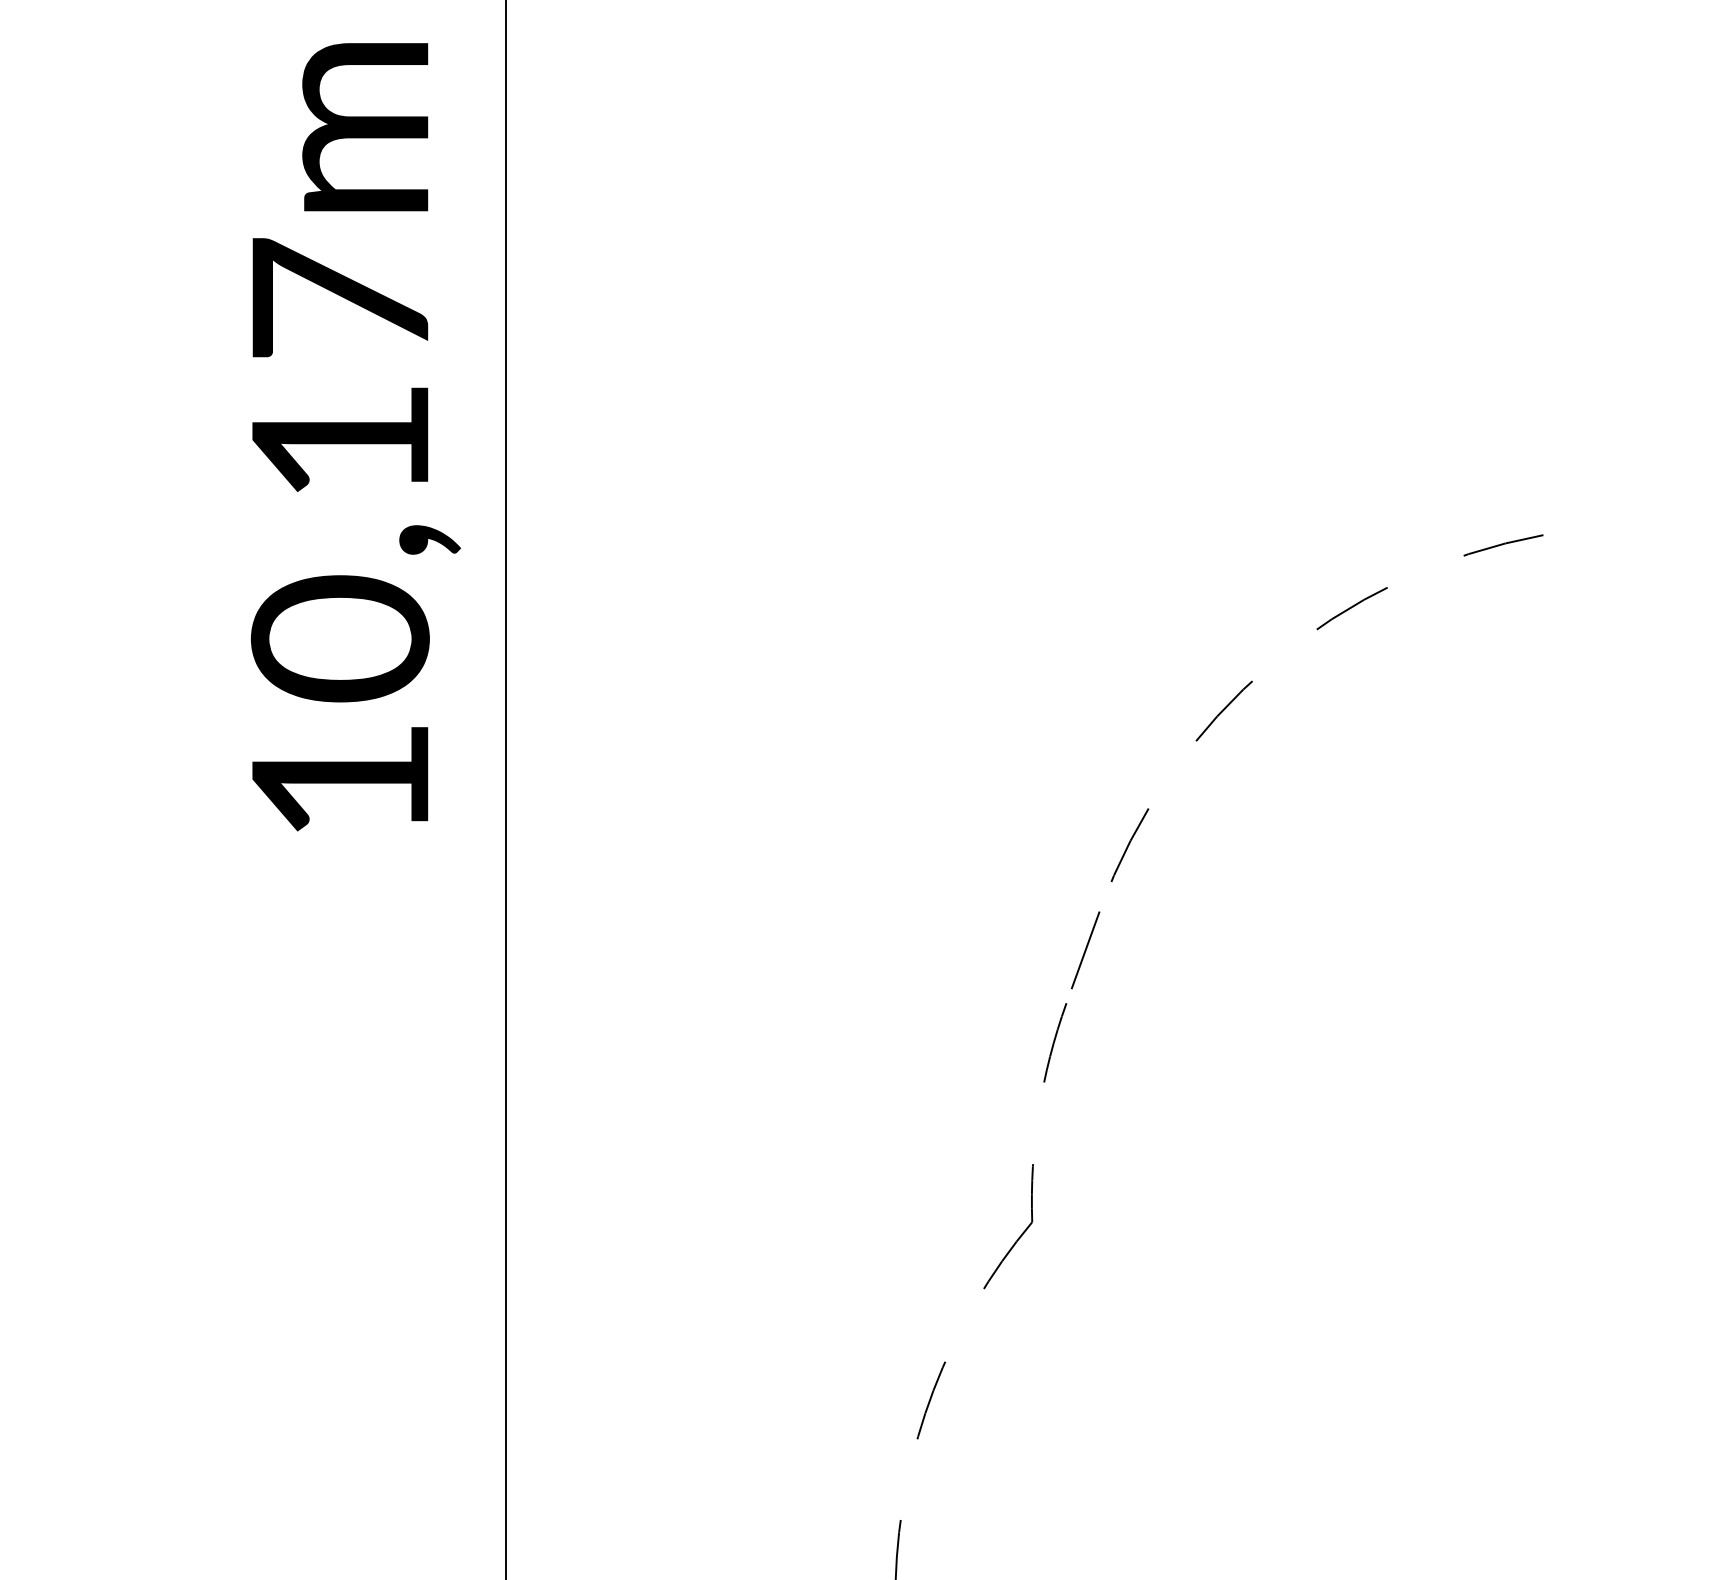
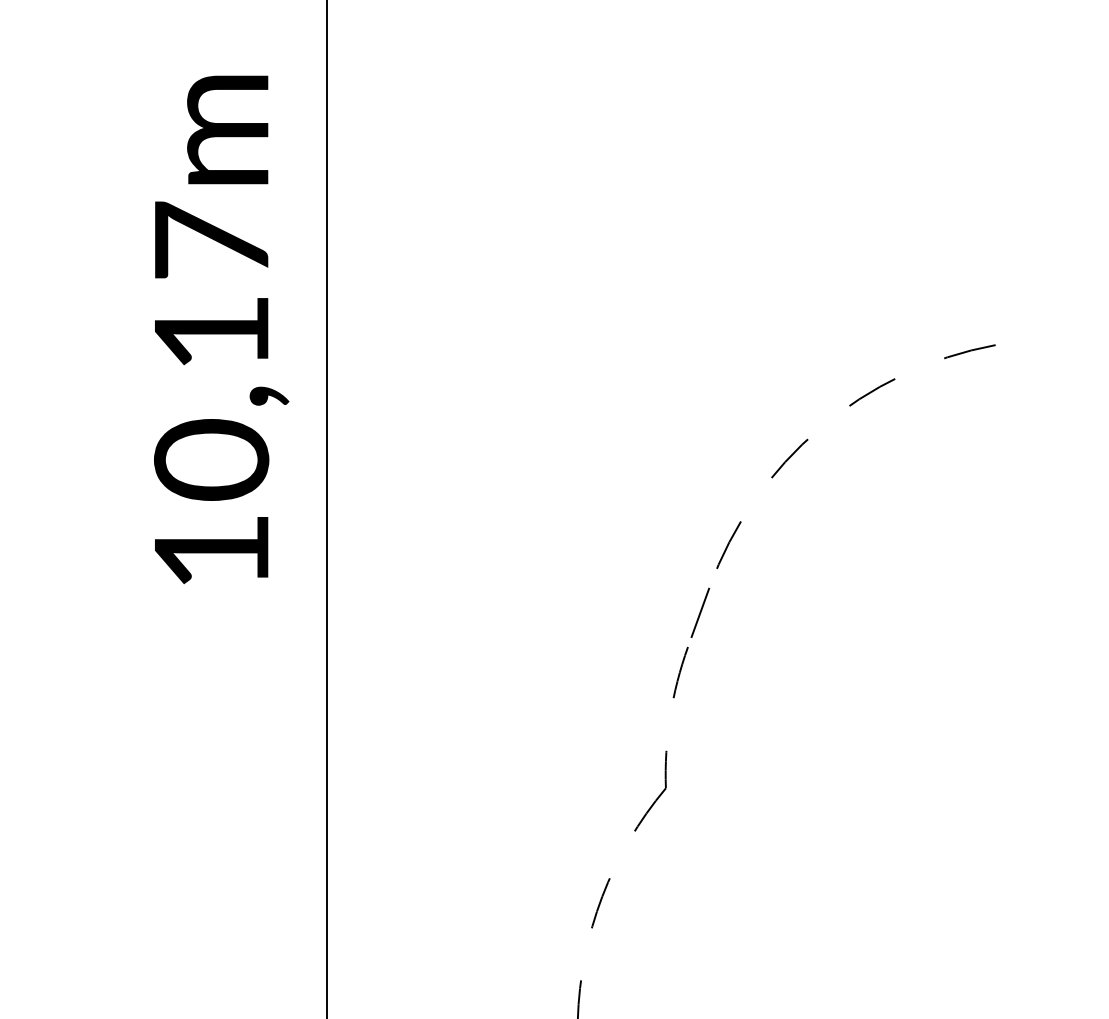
text: (355, 436) -> (221, 329), moved

